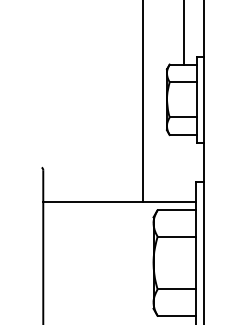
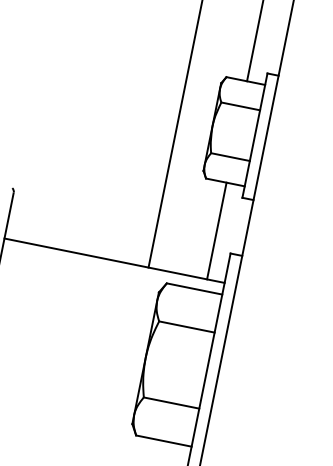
line: (183, 168) -> (216, 230), added

